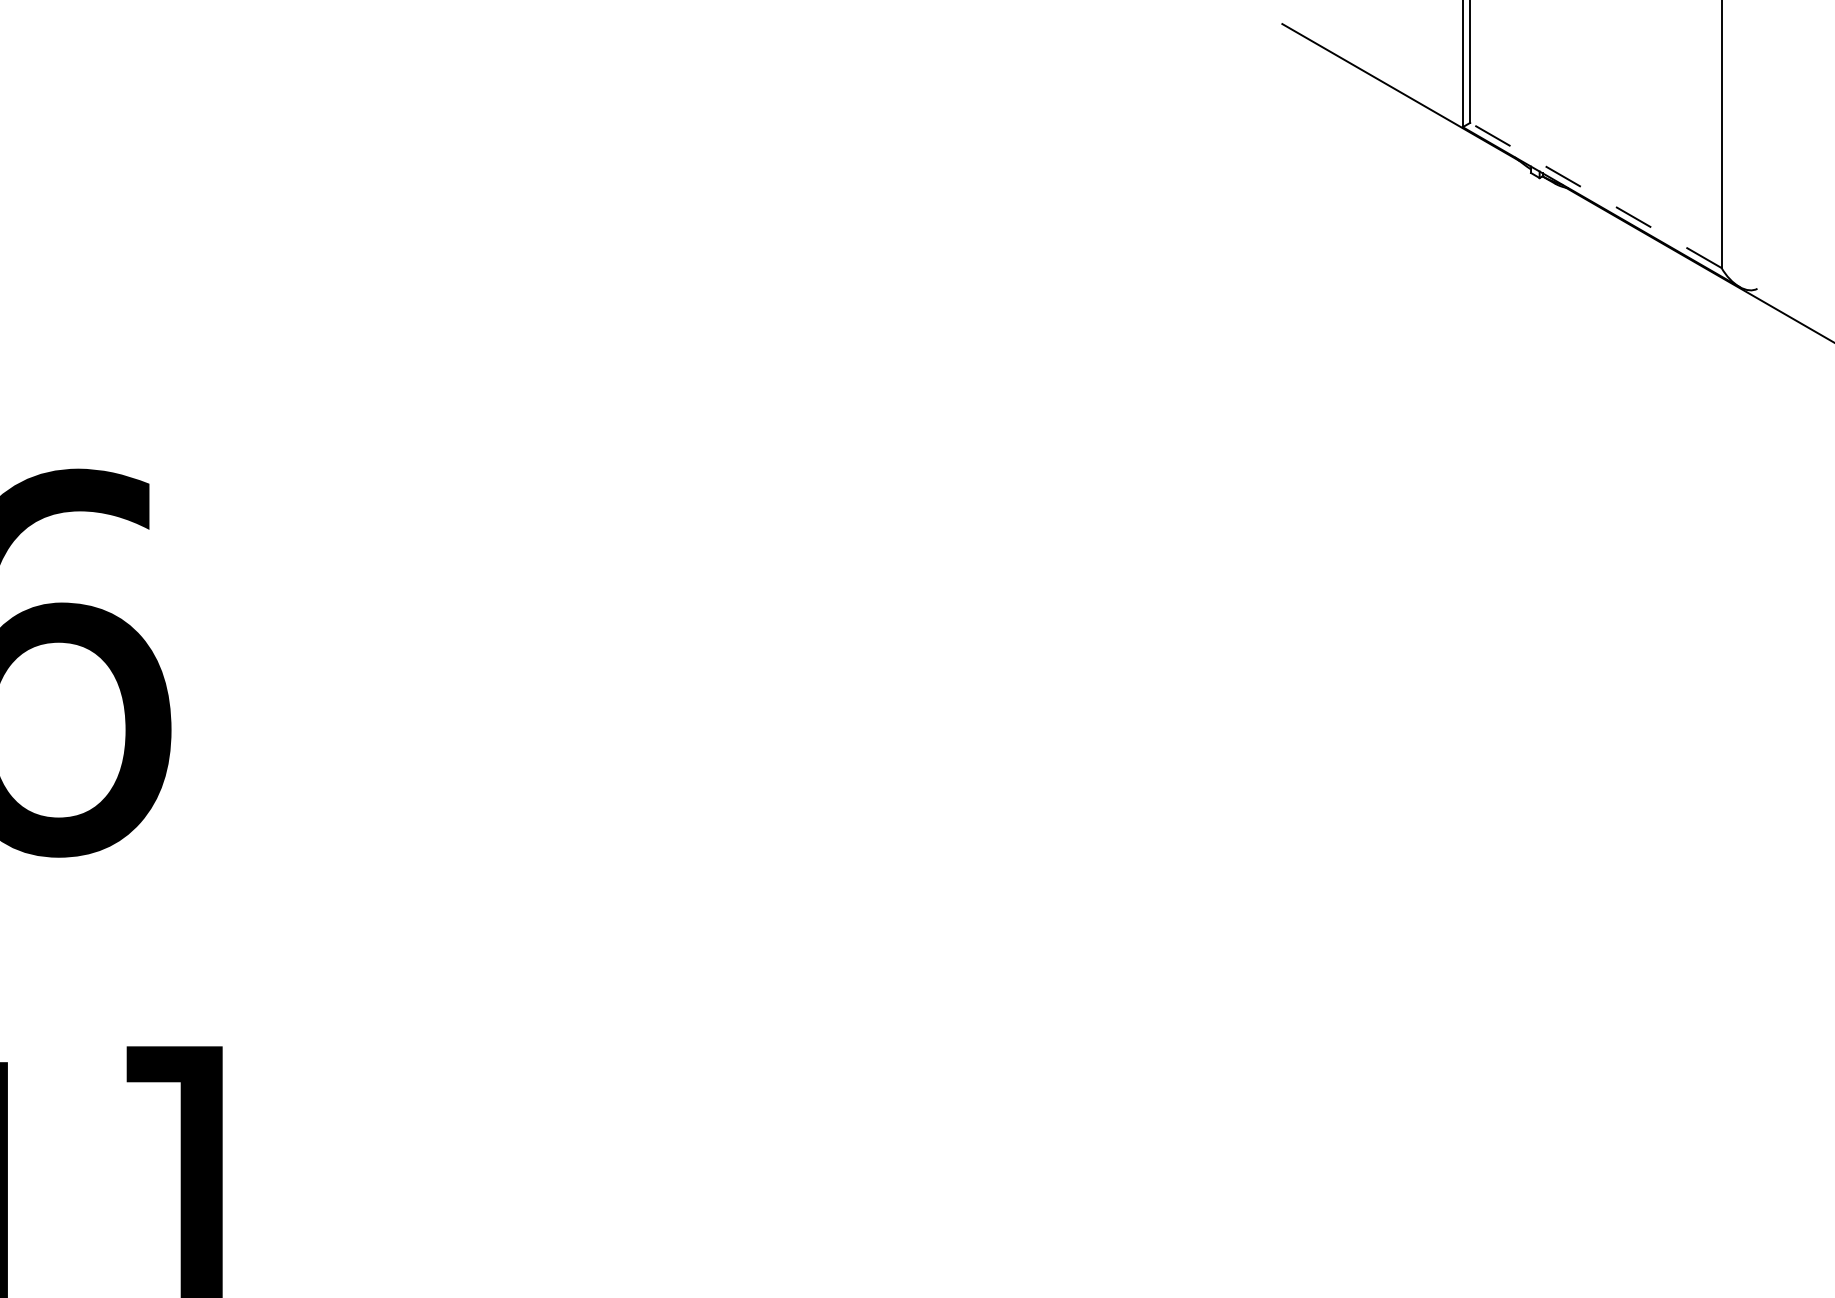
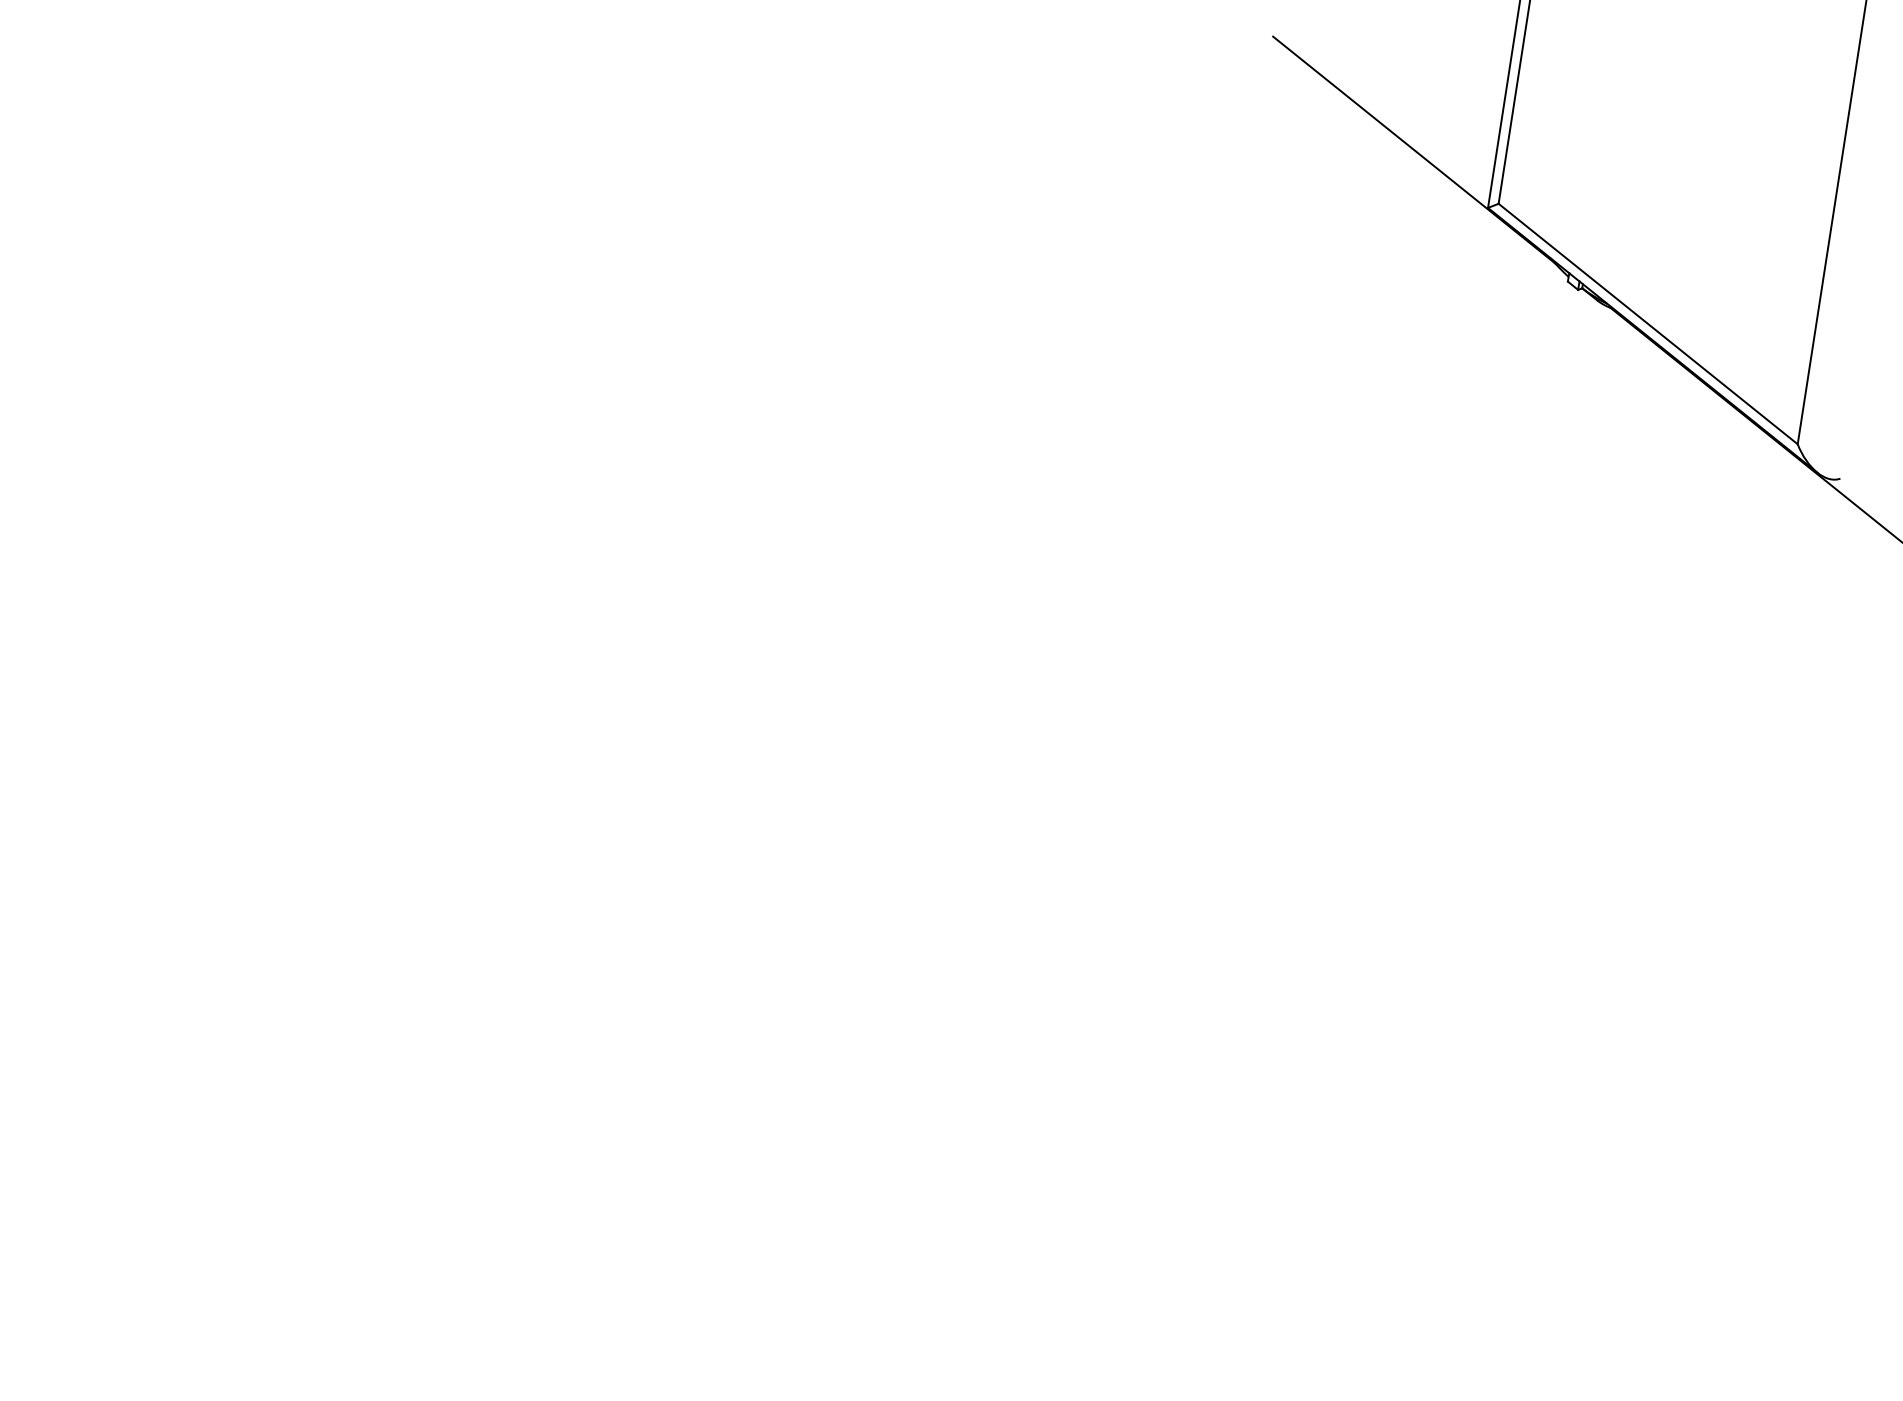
line: (1595, 195) -> (1647, 324), dashed -> solid

